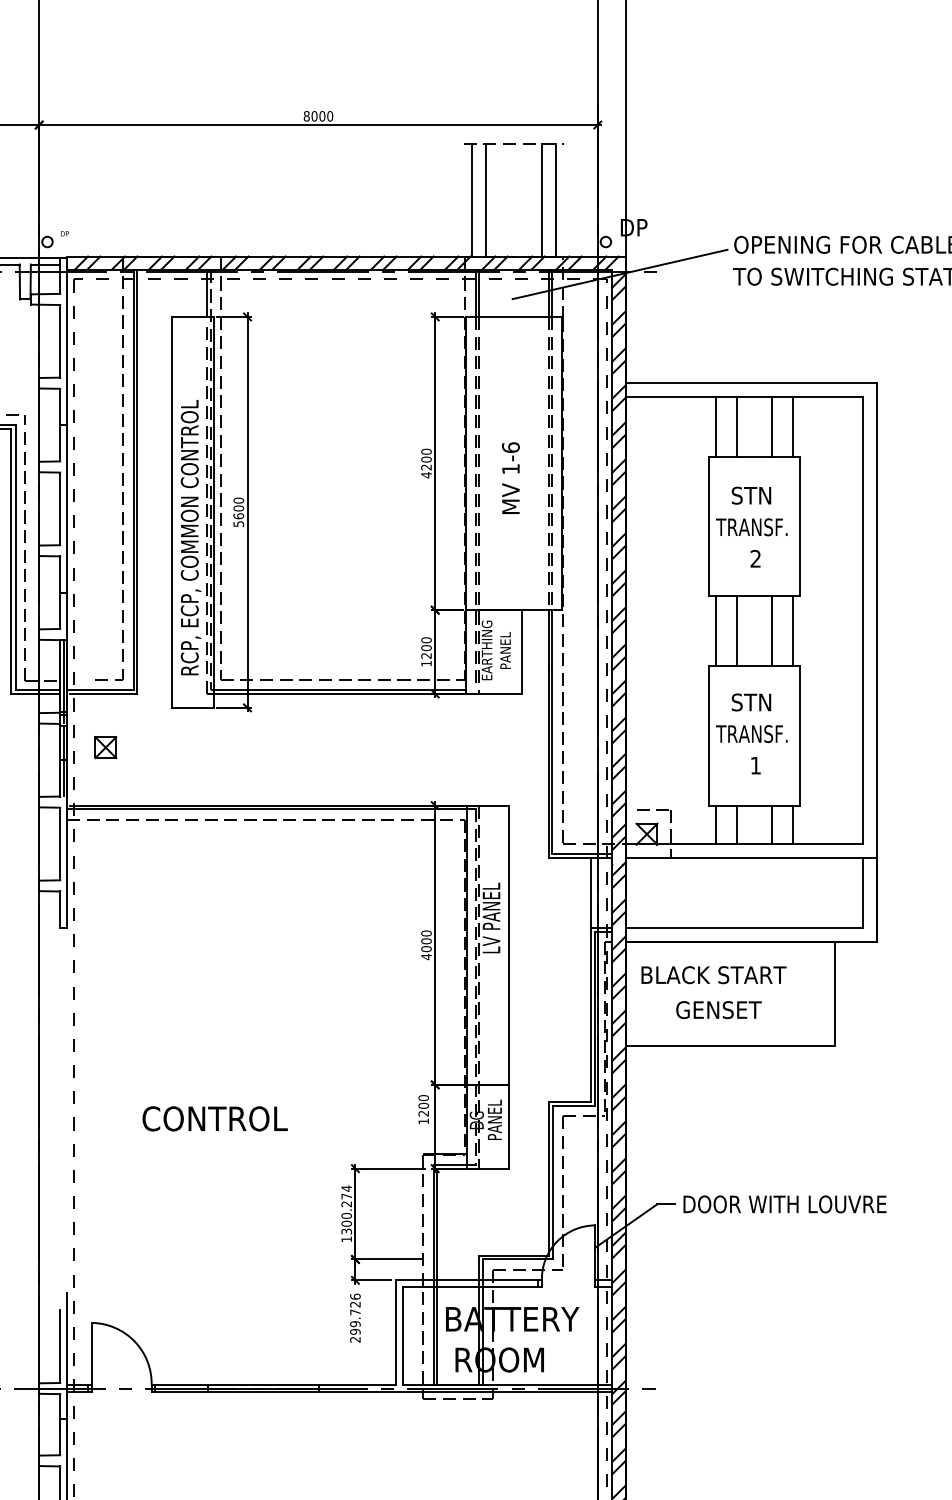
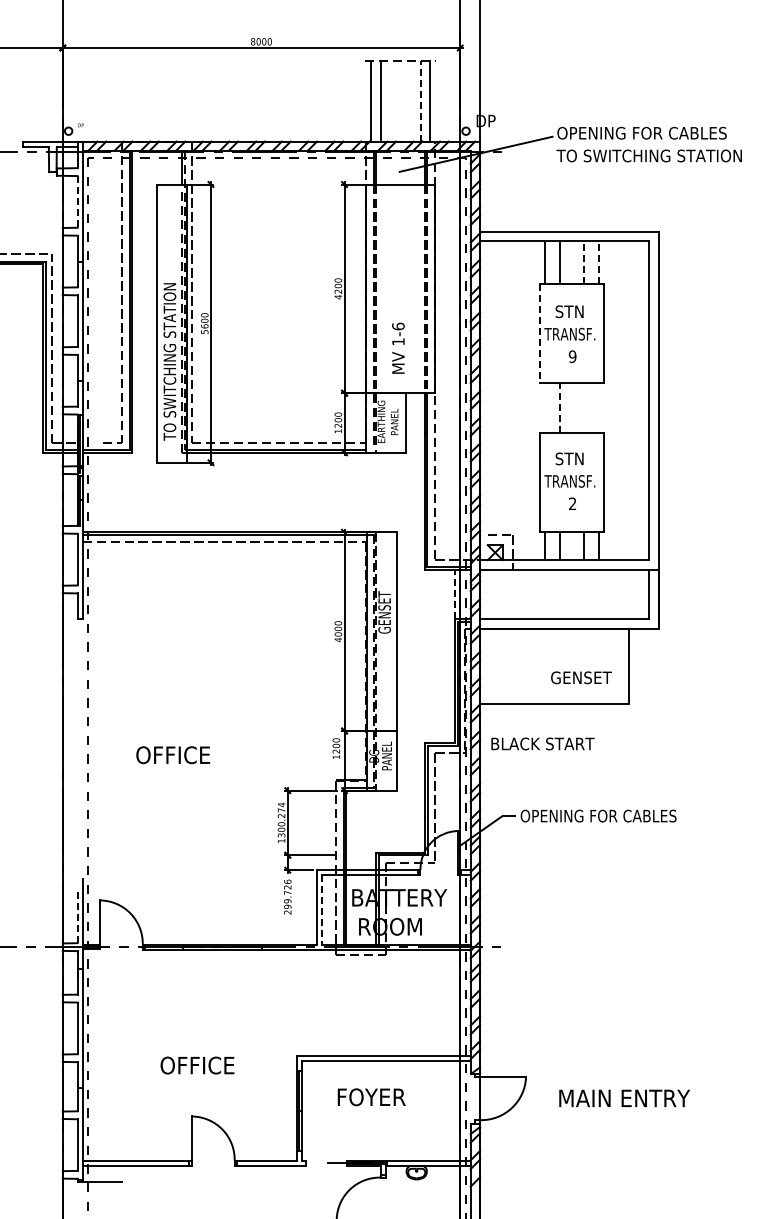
line: (541, 198) -> (420, 100), solid -> dashed
line: (59, 340) -> (77, 201), solid -> dashed
line: (772, 426) -> (584, 262), solid -> dashed
line: (793, 426) -> (599, 262), solid -> dashed
text: (511, 477) -> (398, 347), moved
line: (709, 526) -> (539, 333), solid -> dashed
text: (190, 537) -> (170, 341), RCP, ECP, COMMON CONTROL -> TO SWITCHING STATION
text: (755, 558) -> (572, 356), 2 -> 9
line: (716, 630) -> (544, 407), removed
line: (772, 630) -> (584, 407), removed
line: (793, 630) -> (599, 407), removed
line: (737, 631) -> (559, 408), solid -> dashed
part: (104, 746) -> (109, 490), removed
text: (755, 765) -> (572, 503), 1 -> 2
line: (591, 893) -> (455, 594), solid -> dashed
text: (491, 918) -> (384, 612), LV PANEL -> GENSET
text: (713, 974) -> (542, 743), moved
text: (718, 1009) -> (581, 677), moved
text: (218, 1119) -> (190, 755), CONTROL -> OFFICE
text: (792, 1203) -> (598, 815), DOOR WITH LOUVRE -> OPENING FOR CABLES
line: (402, 1335) -> (321, 909), solid -> dashed
line: (59, 1346) -> (77, 917), solid -> dashed

